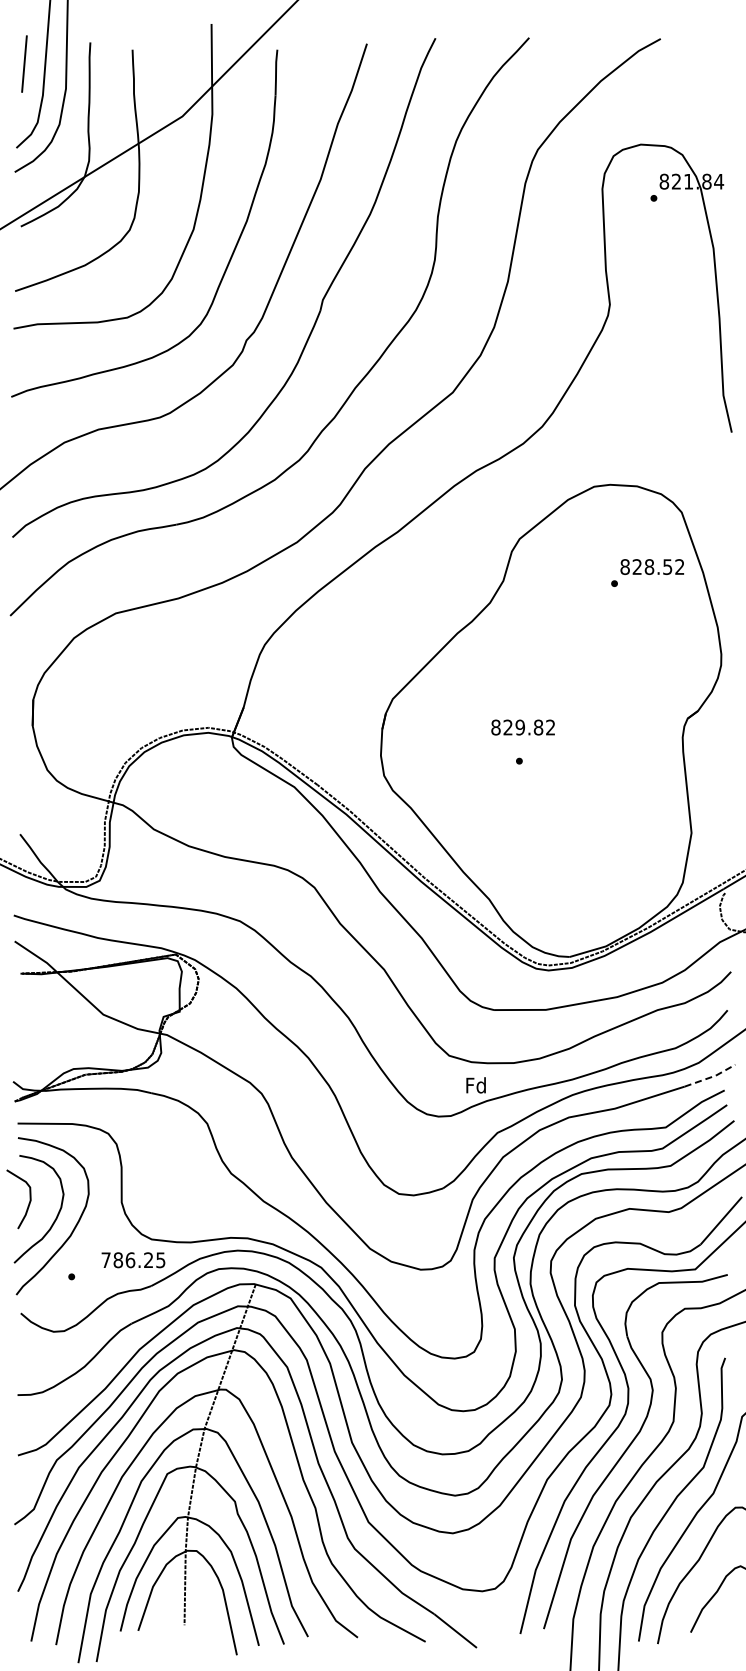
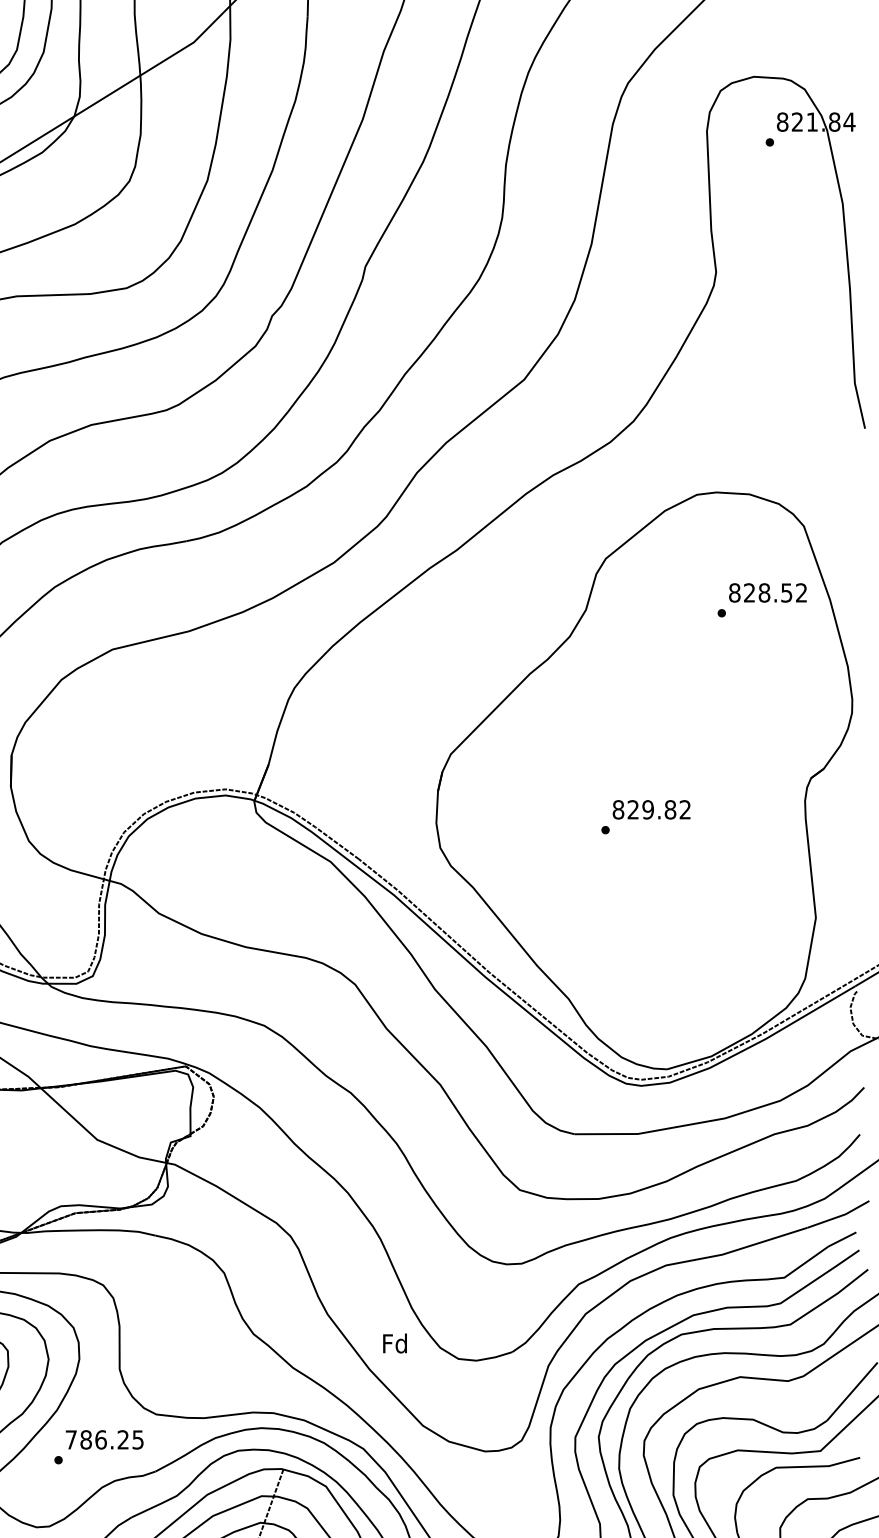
text: (522, 727) -> (650, 809), moved
line: (711, 1077) -> (840, 1216), dashed -> solid
text: (475, 1085) -> (394, 1343), moved
text: (133, 1260) -> (104, 1440), moved

